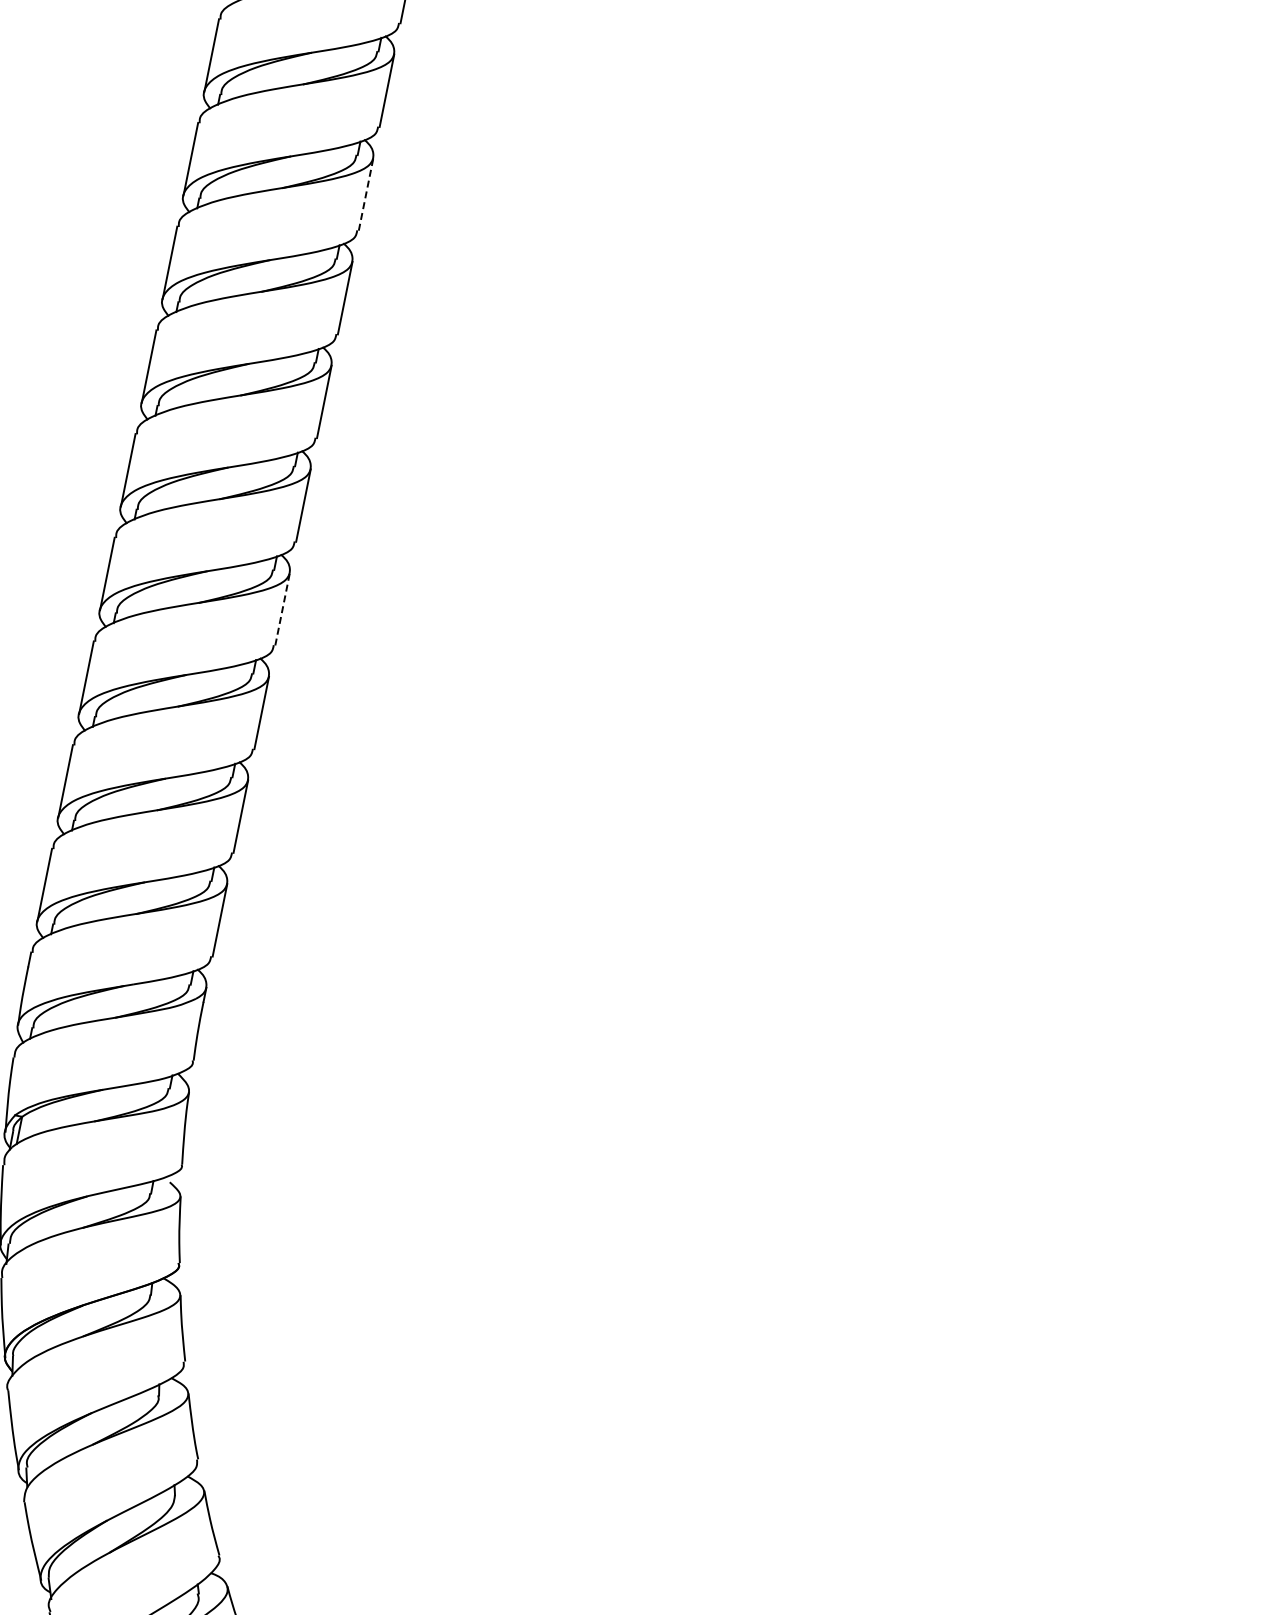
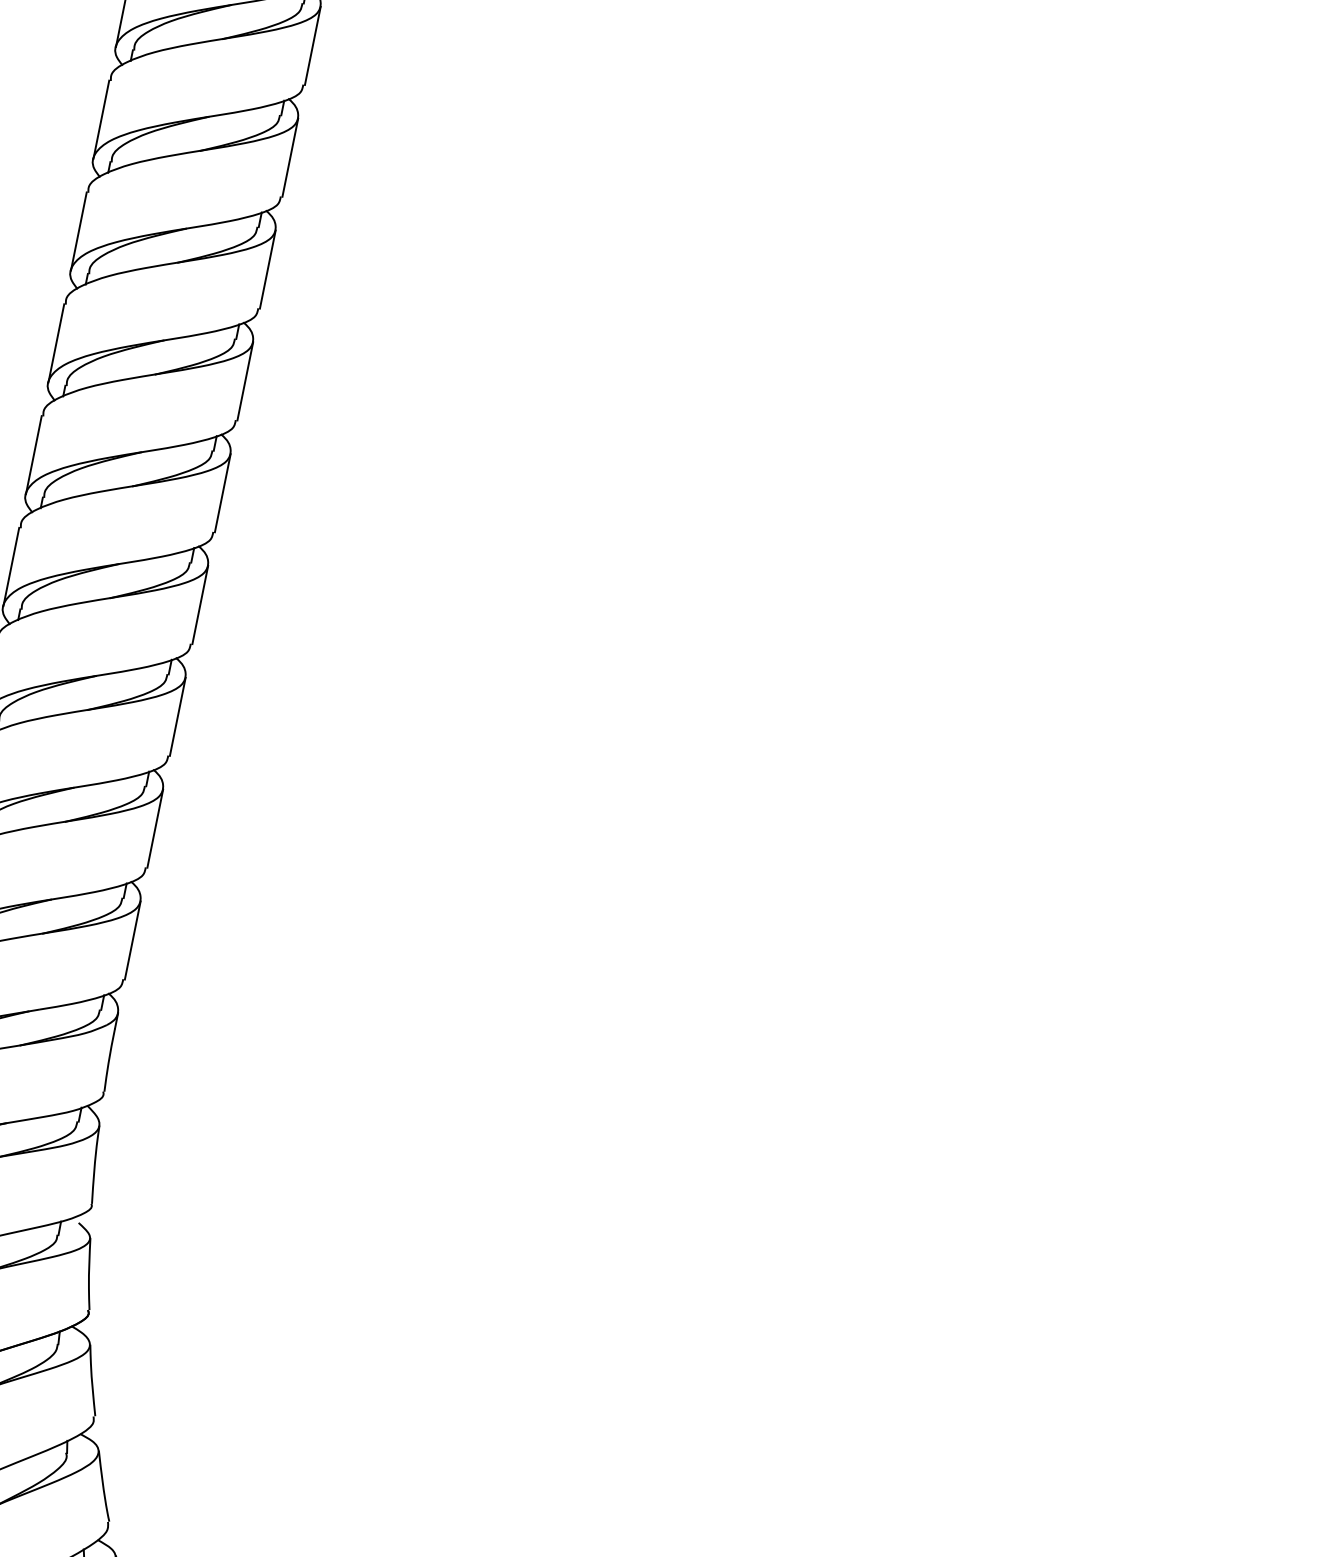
line: (366, 194) -> (290, 157), dashed -> solid
line: (282, 609) -> (200, 605), dashed -> solid

